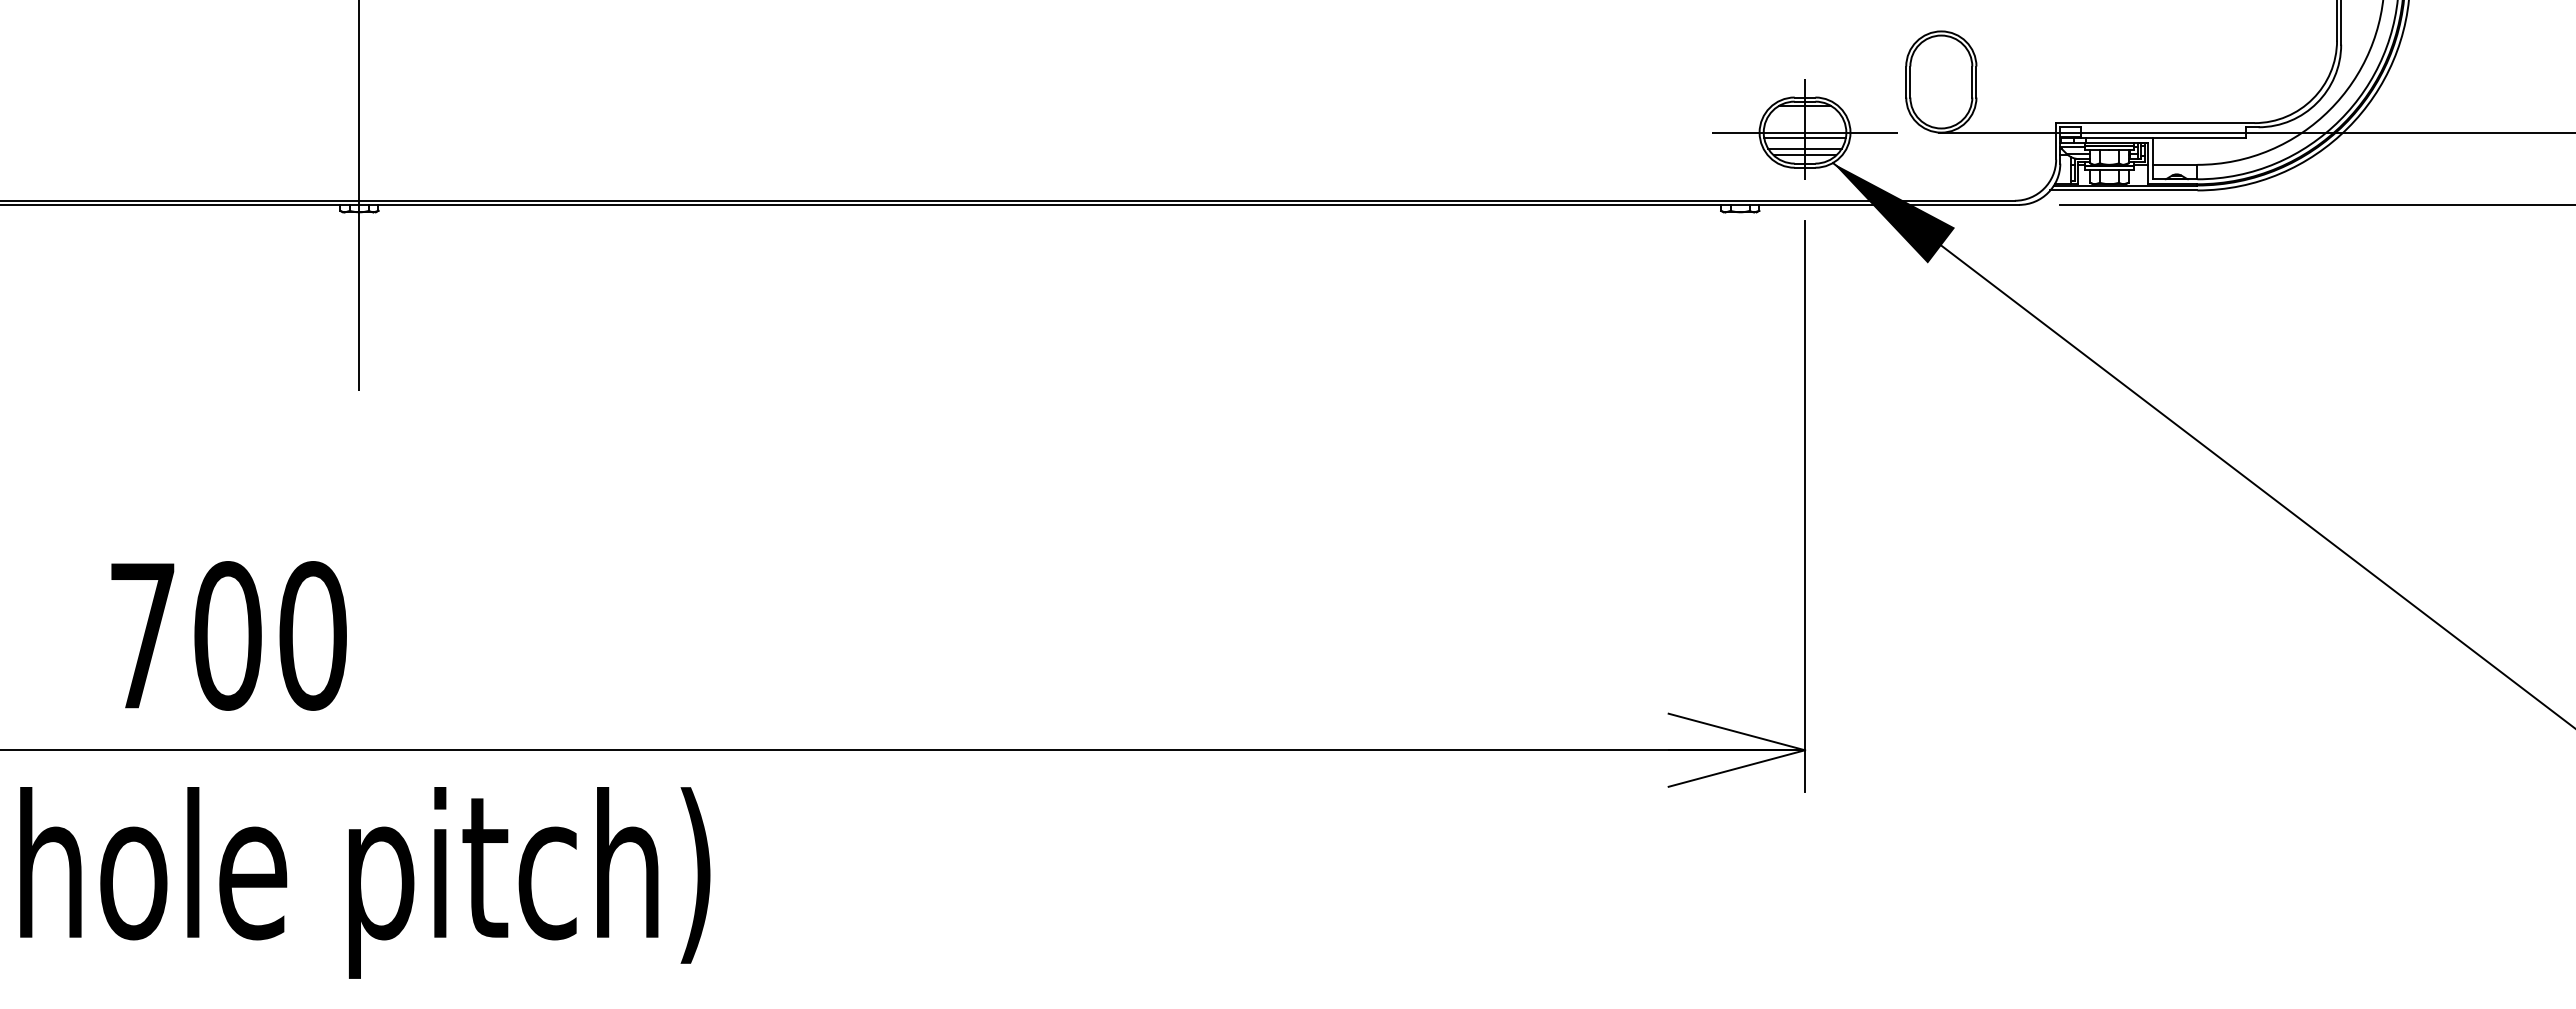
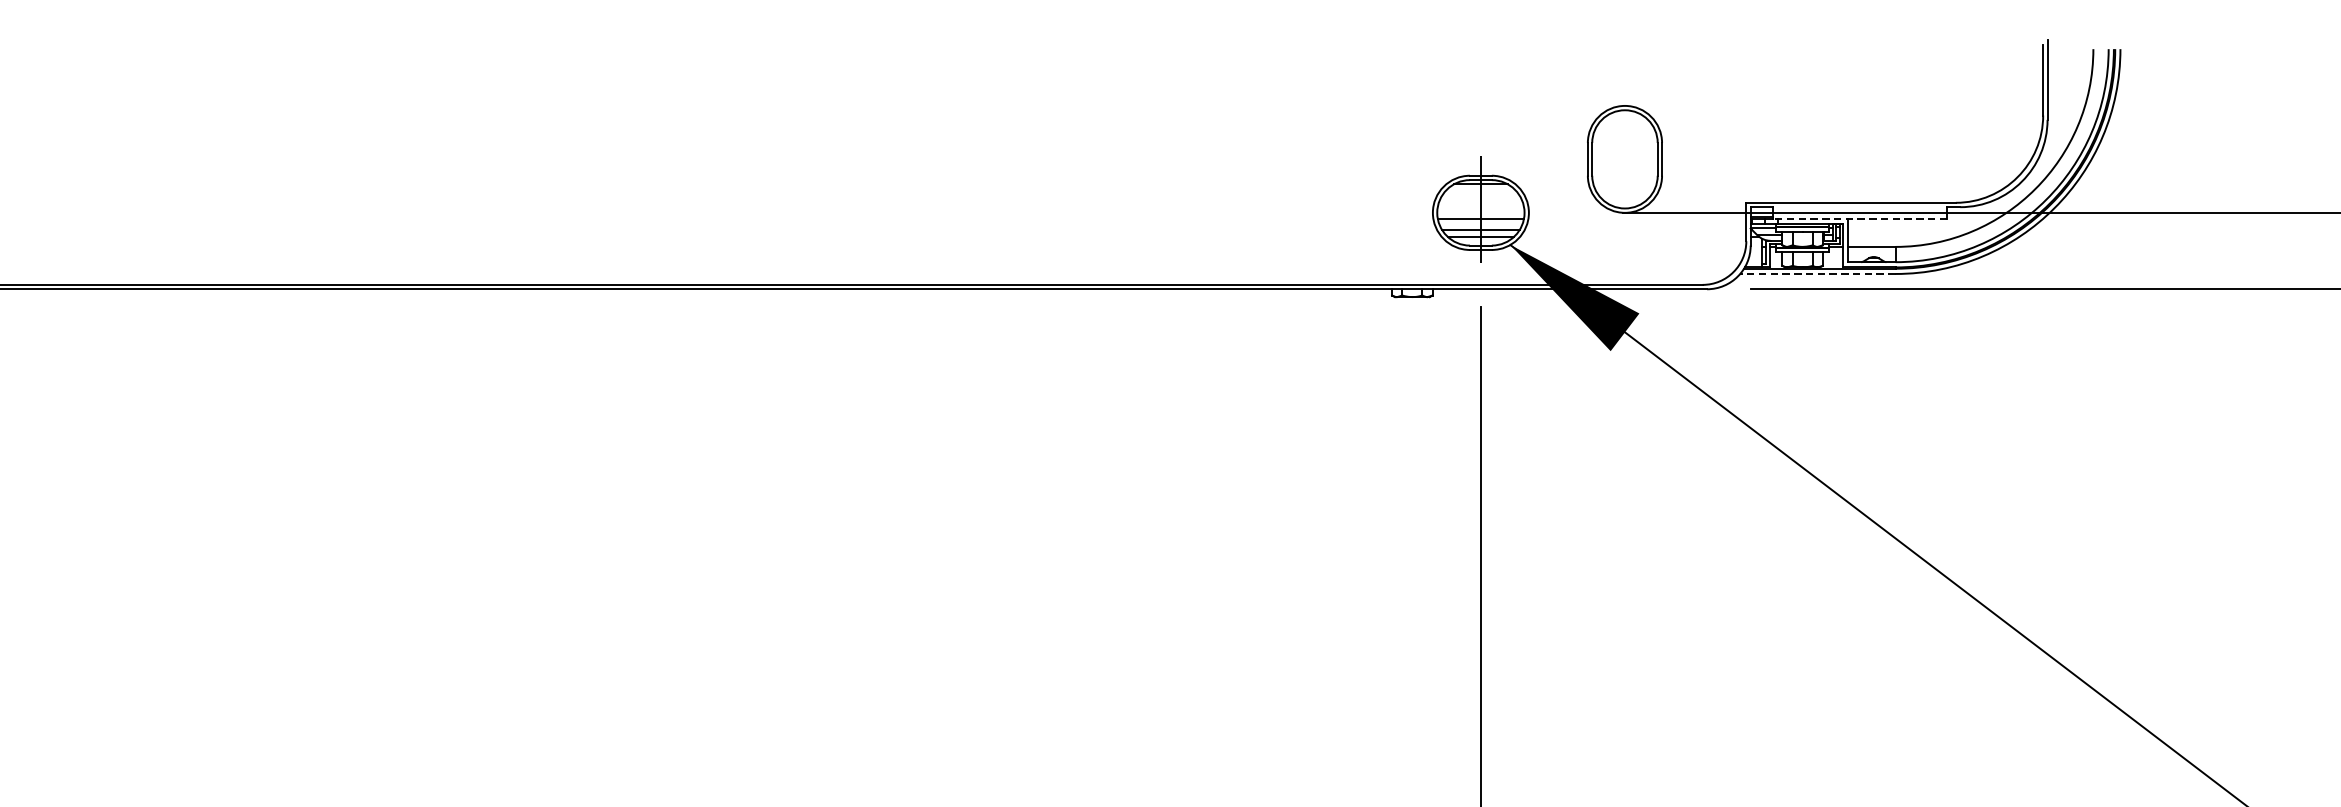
line: (1804, 132) -> (1480, 212), removed
line: (2163, 138) -> (1859, 219), solid -> dashed
line: (2123, 190) -> (1817, 274), solid -> dashed

